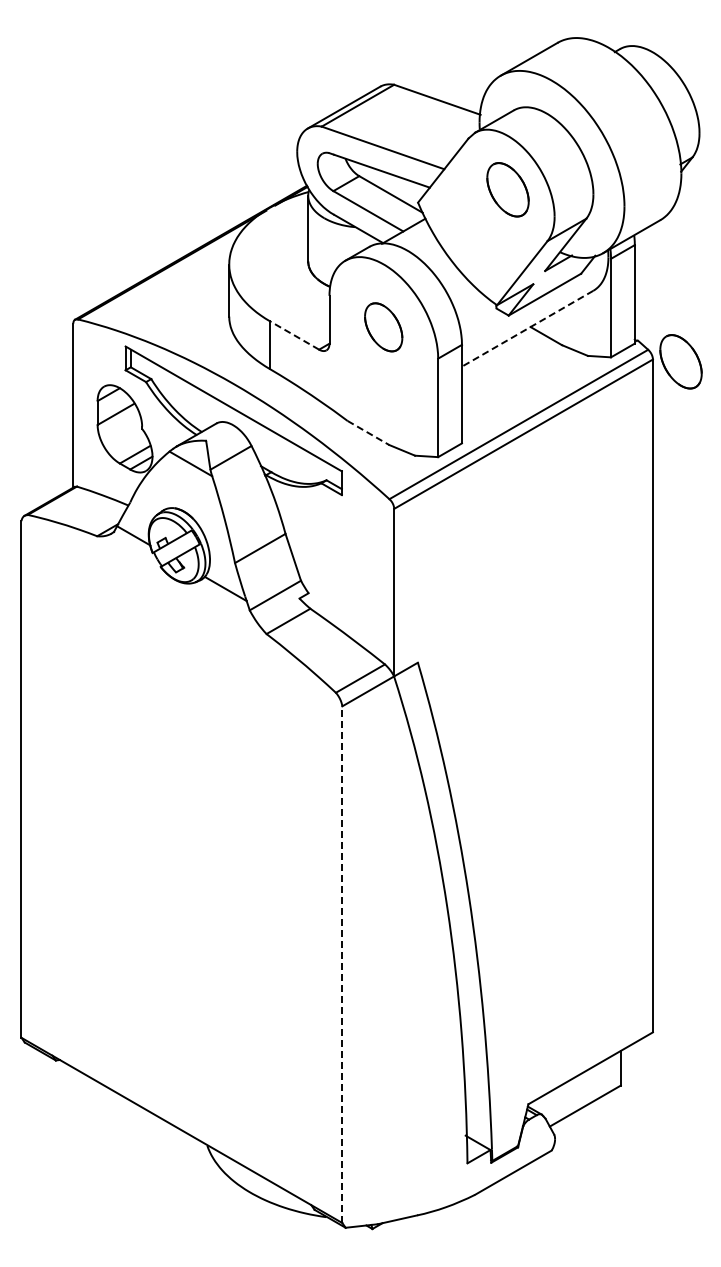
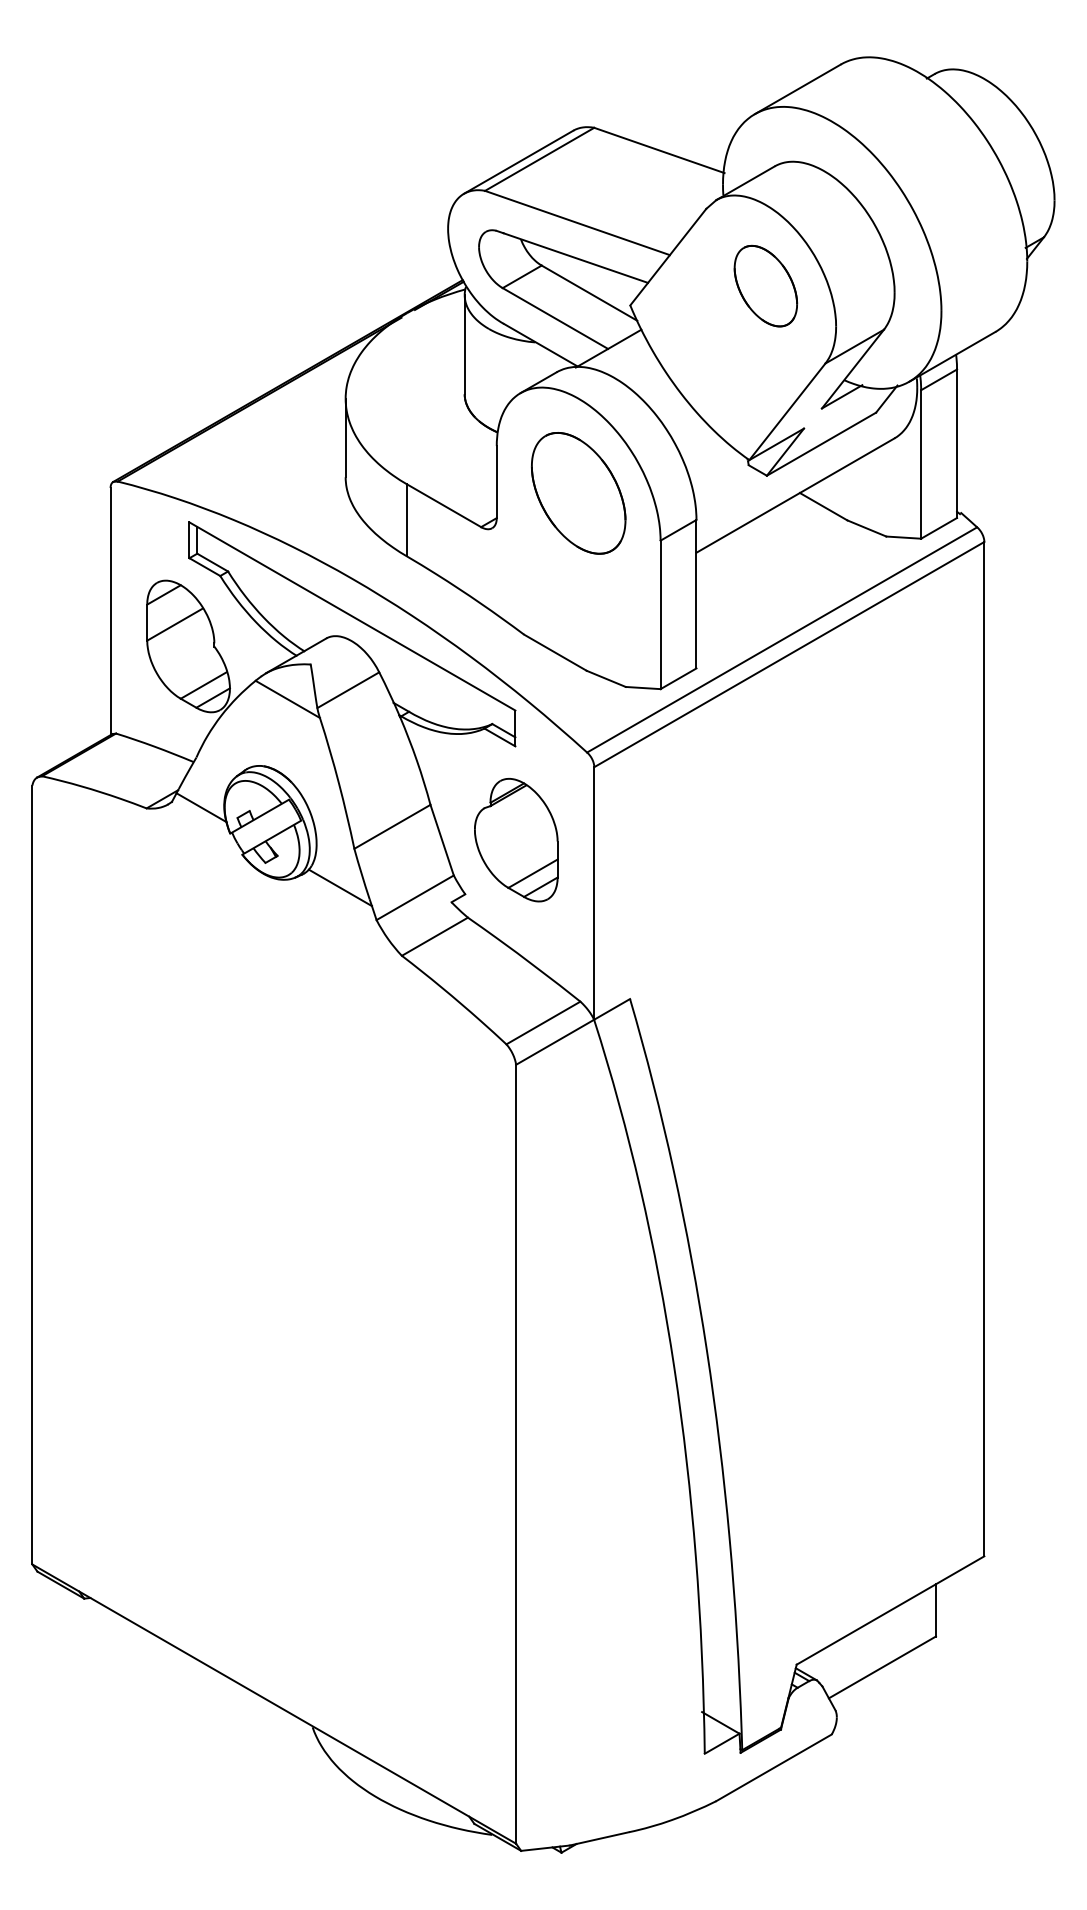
part: (383, 327) -> (578, 493), size x1.67
line: (527, 328) -> (795, 495), dashed -> solid
line: (294, 335) -> (444, 505), dashed -> solid
part: (680, 361) -> (1025, 544), removed
line: (368, 433) -> (555, 653), dashed -> solid
part: (342, 556) -> (516, 838), added
line: (342, 964) -> (516, 1453), dashed -> solid

